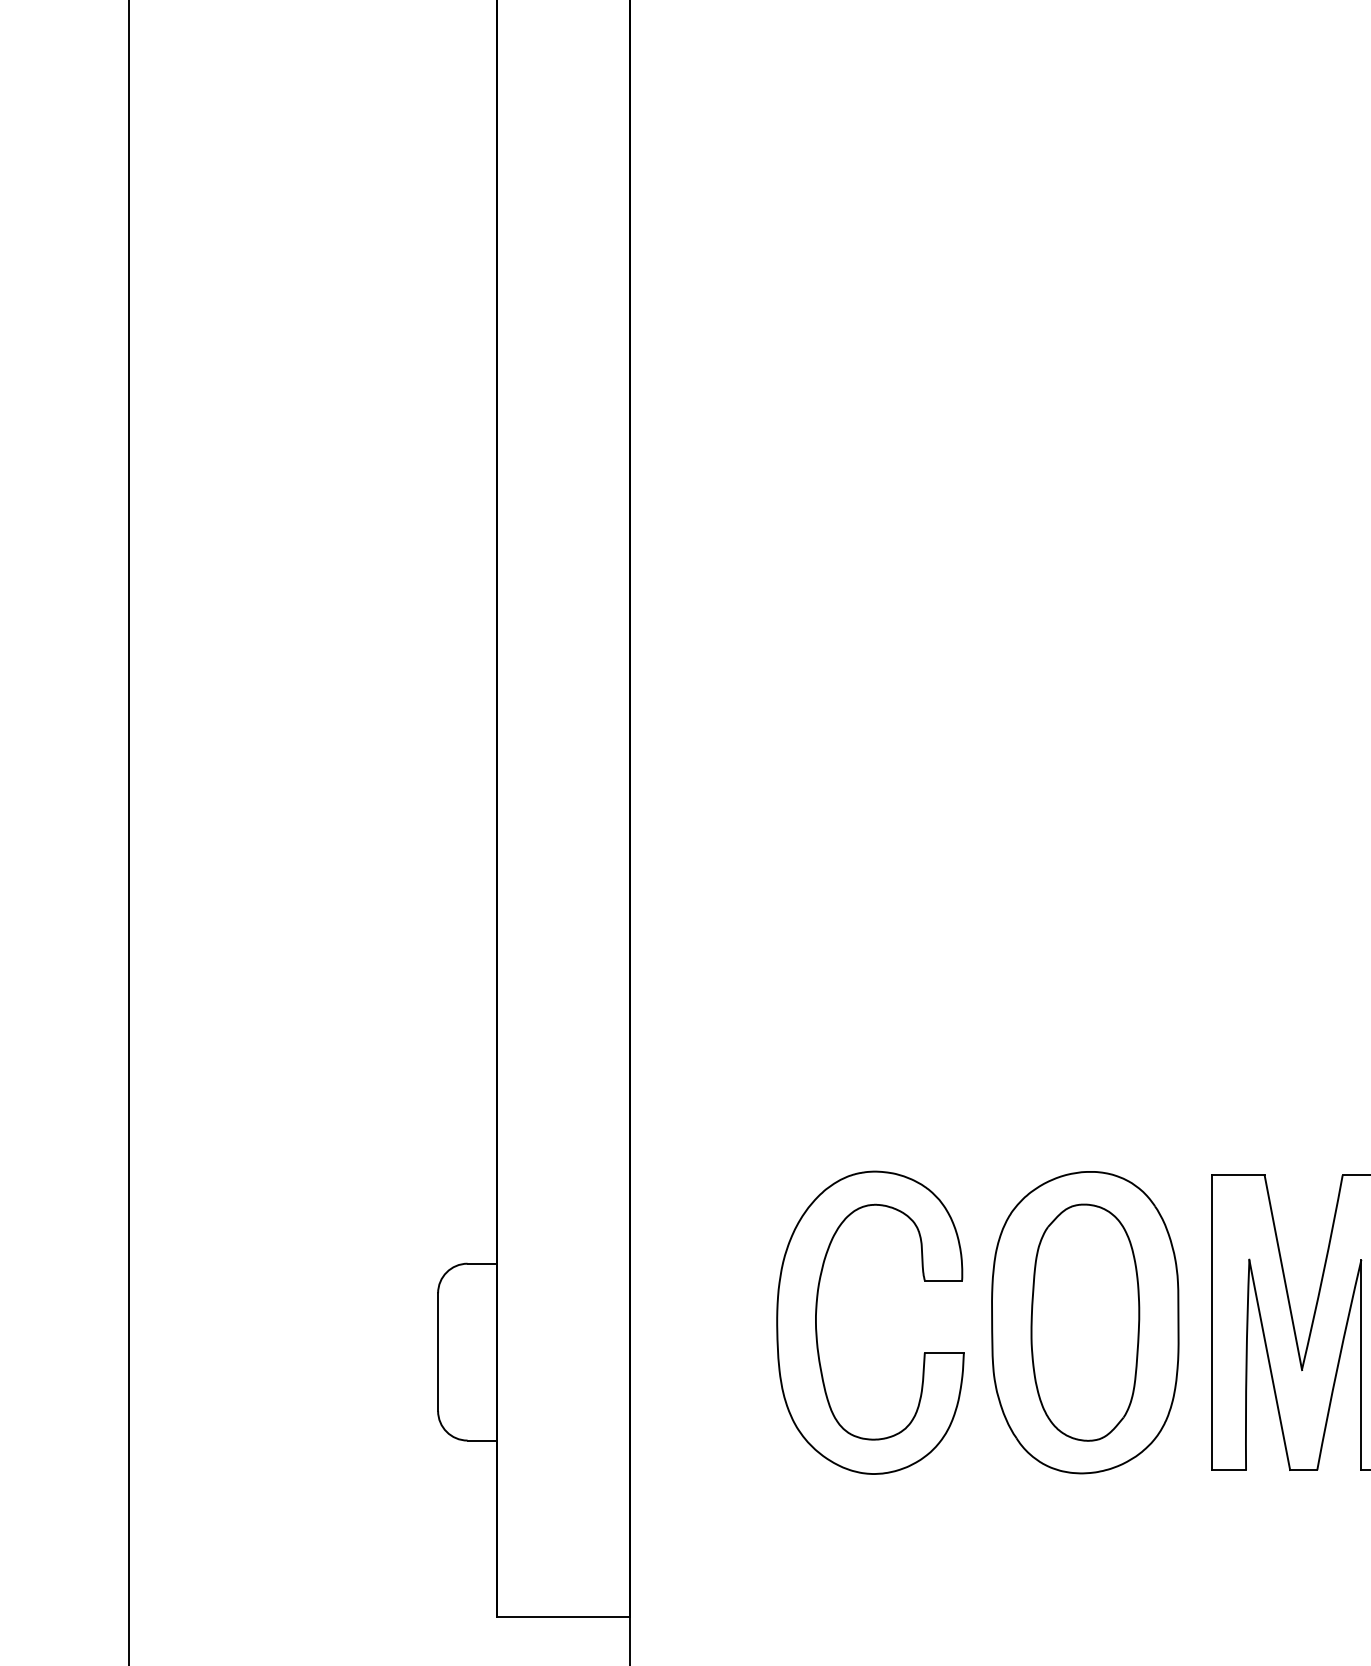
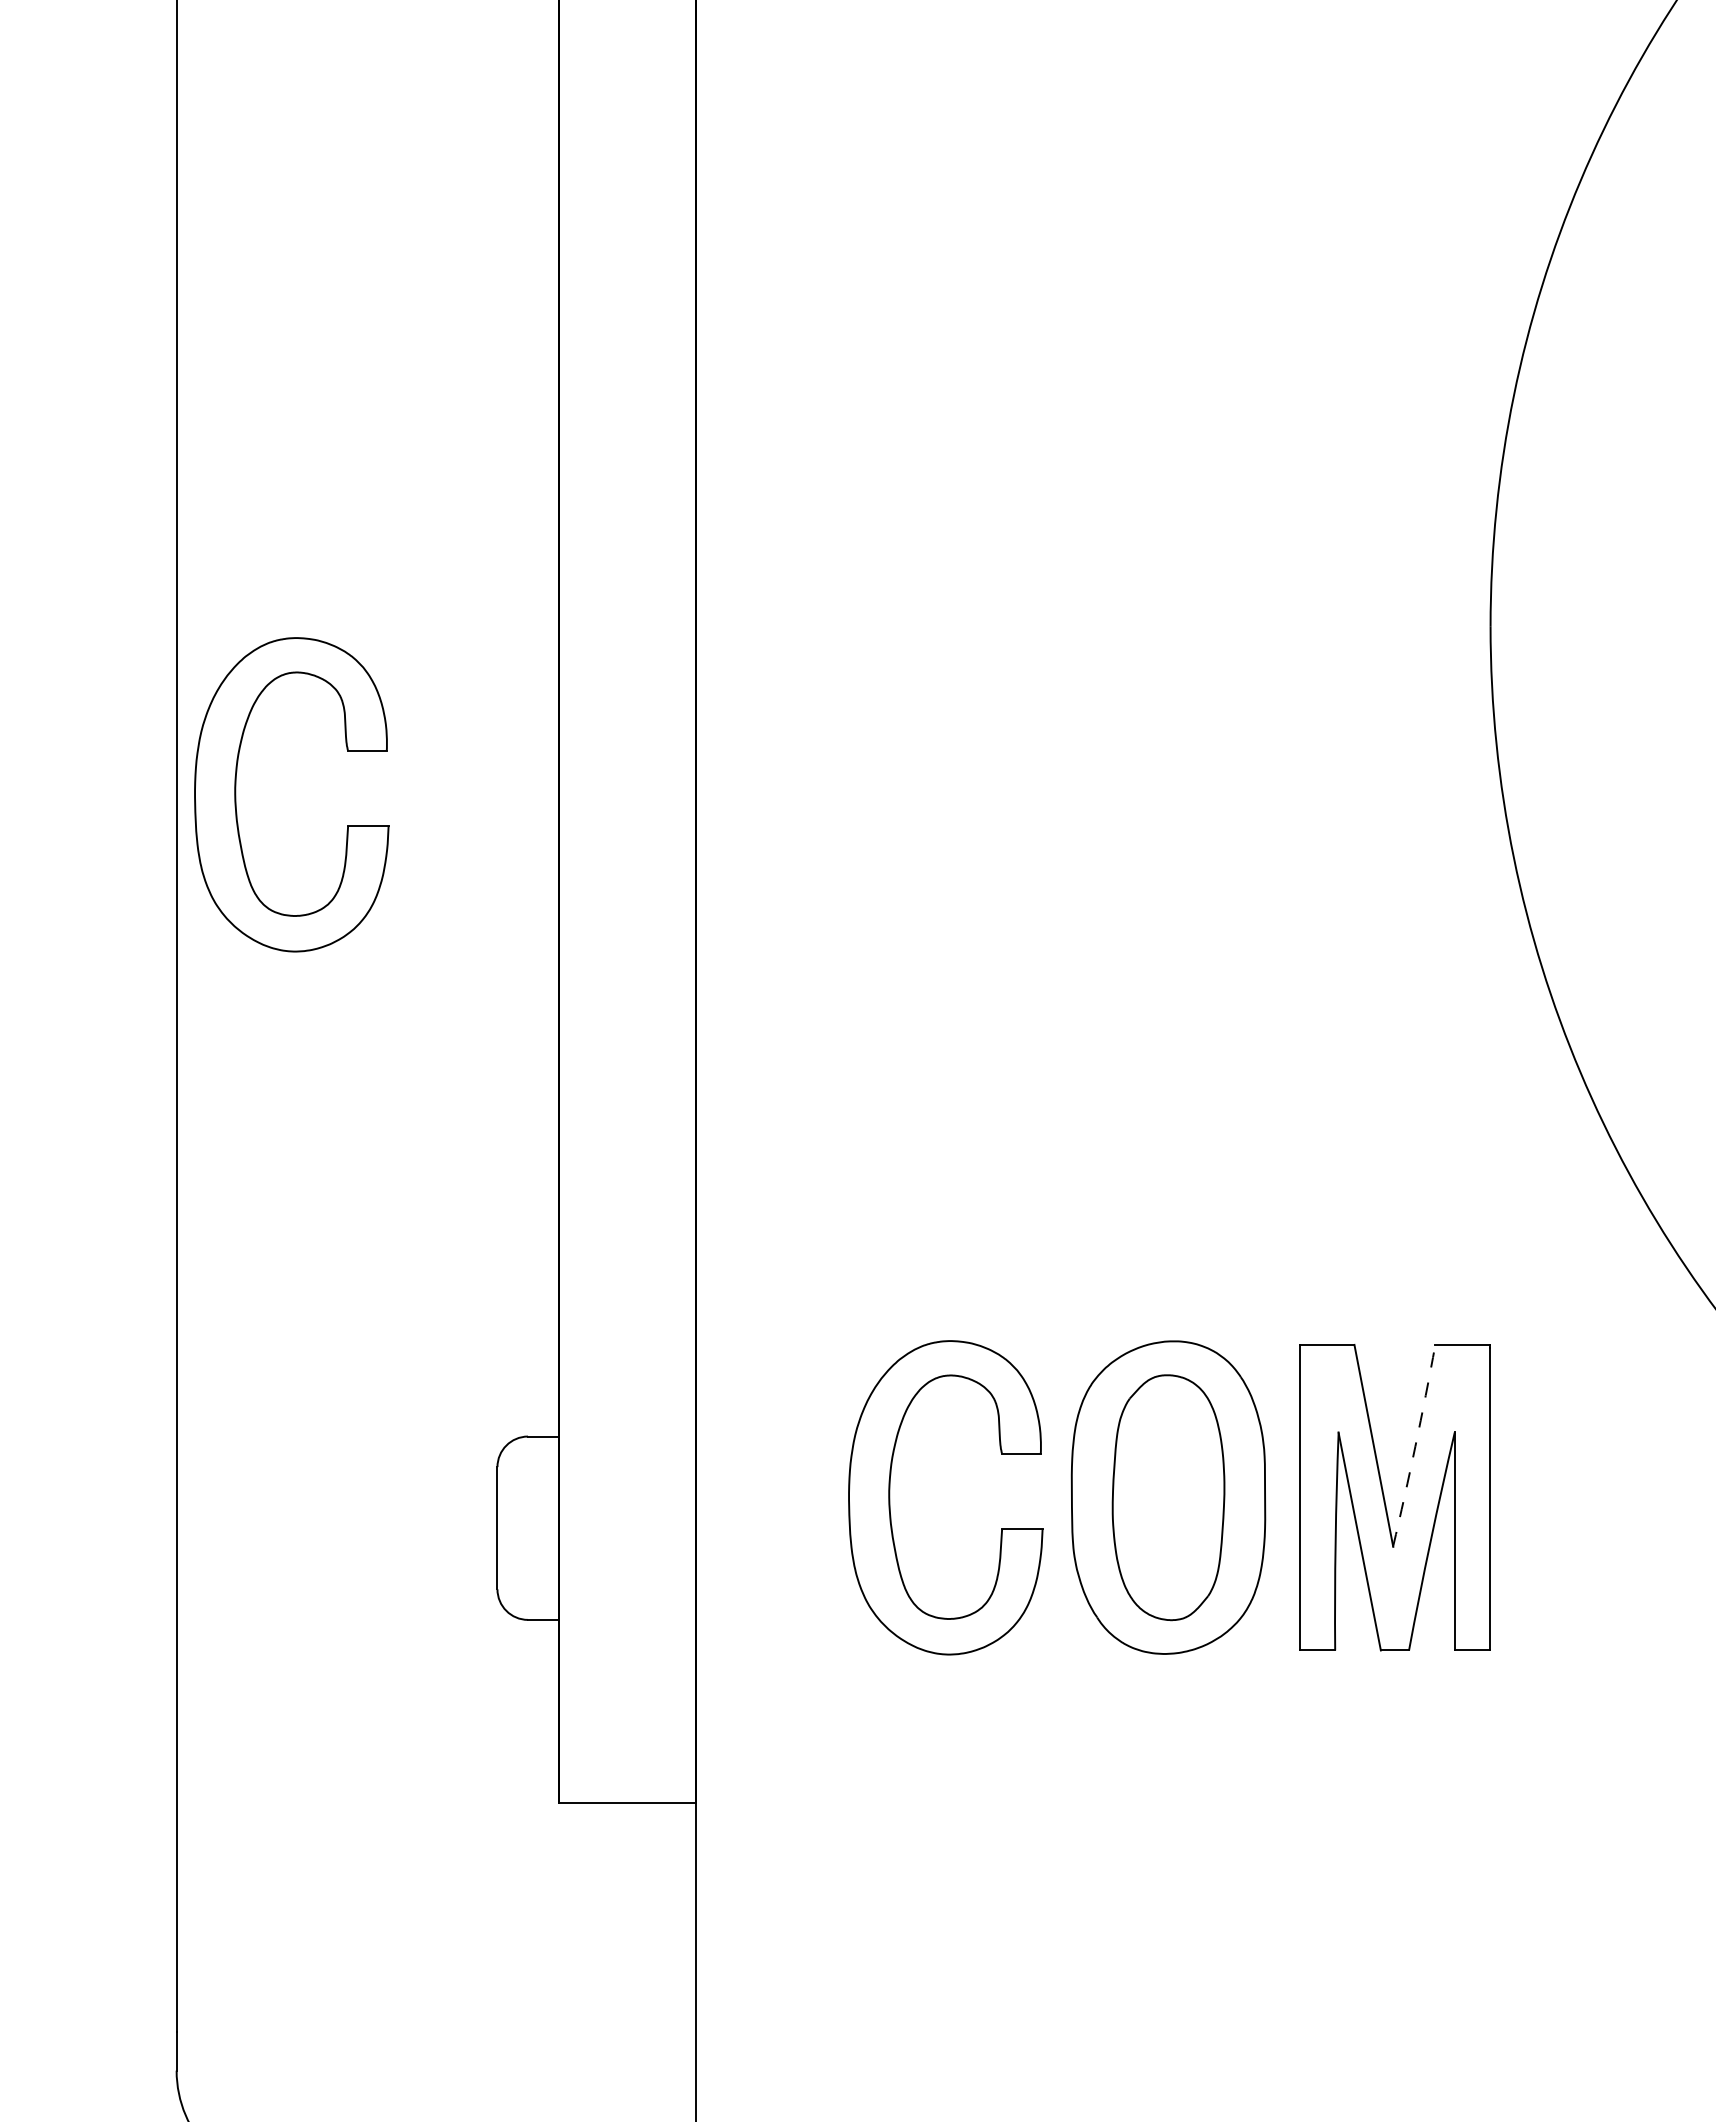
part: (186, 644) -> (236, 794), added
arc: (1323, 1273) -> (1415, 1446), solid -> dashed

